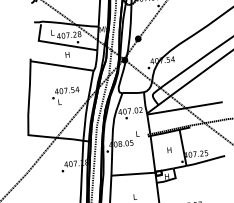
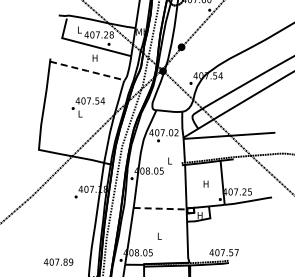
line: (62, 65) -> (87, 70), solid -> dashed
line: (133, 173) -> (160, 208), solid -> dashed

